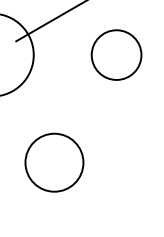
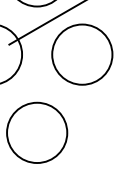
circle: (116, 54) -> (82, 54), size x1.67
circle: (54, 162) -> (37, 132), size x1.43

